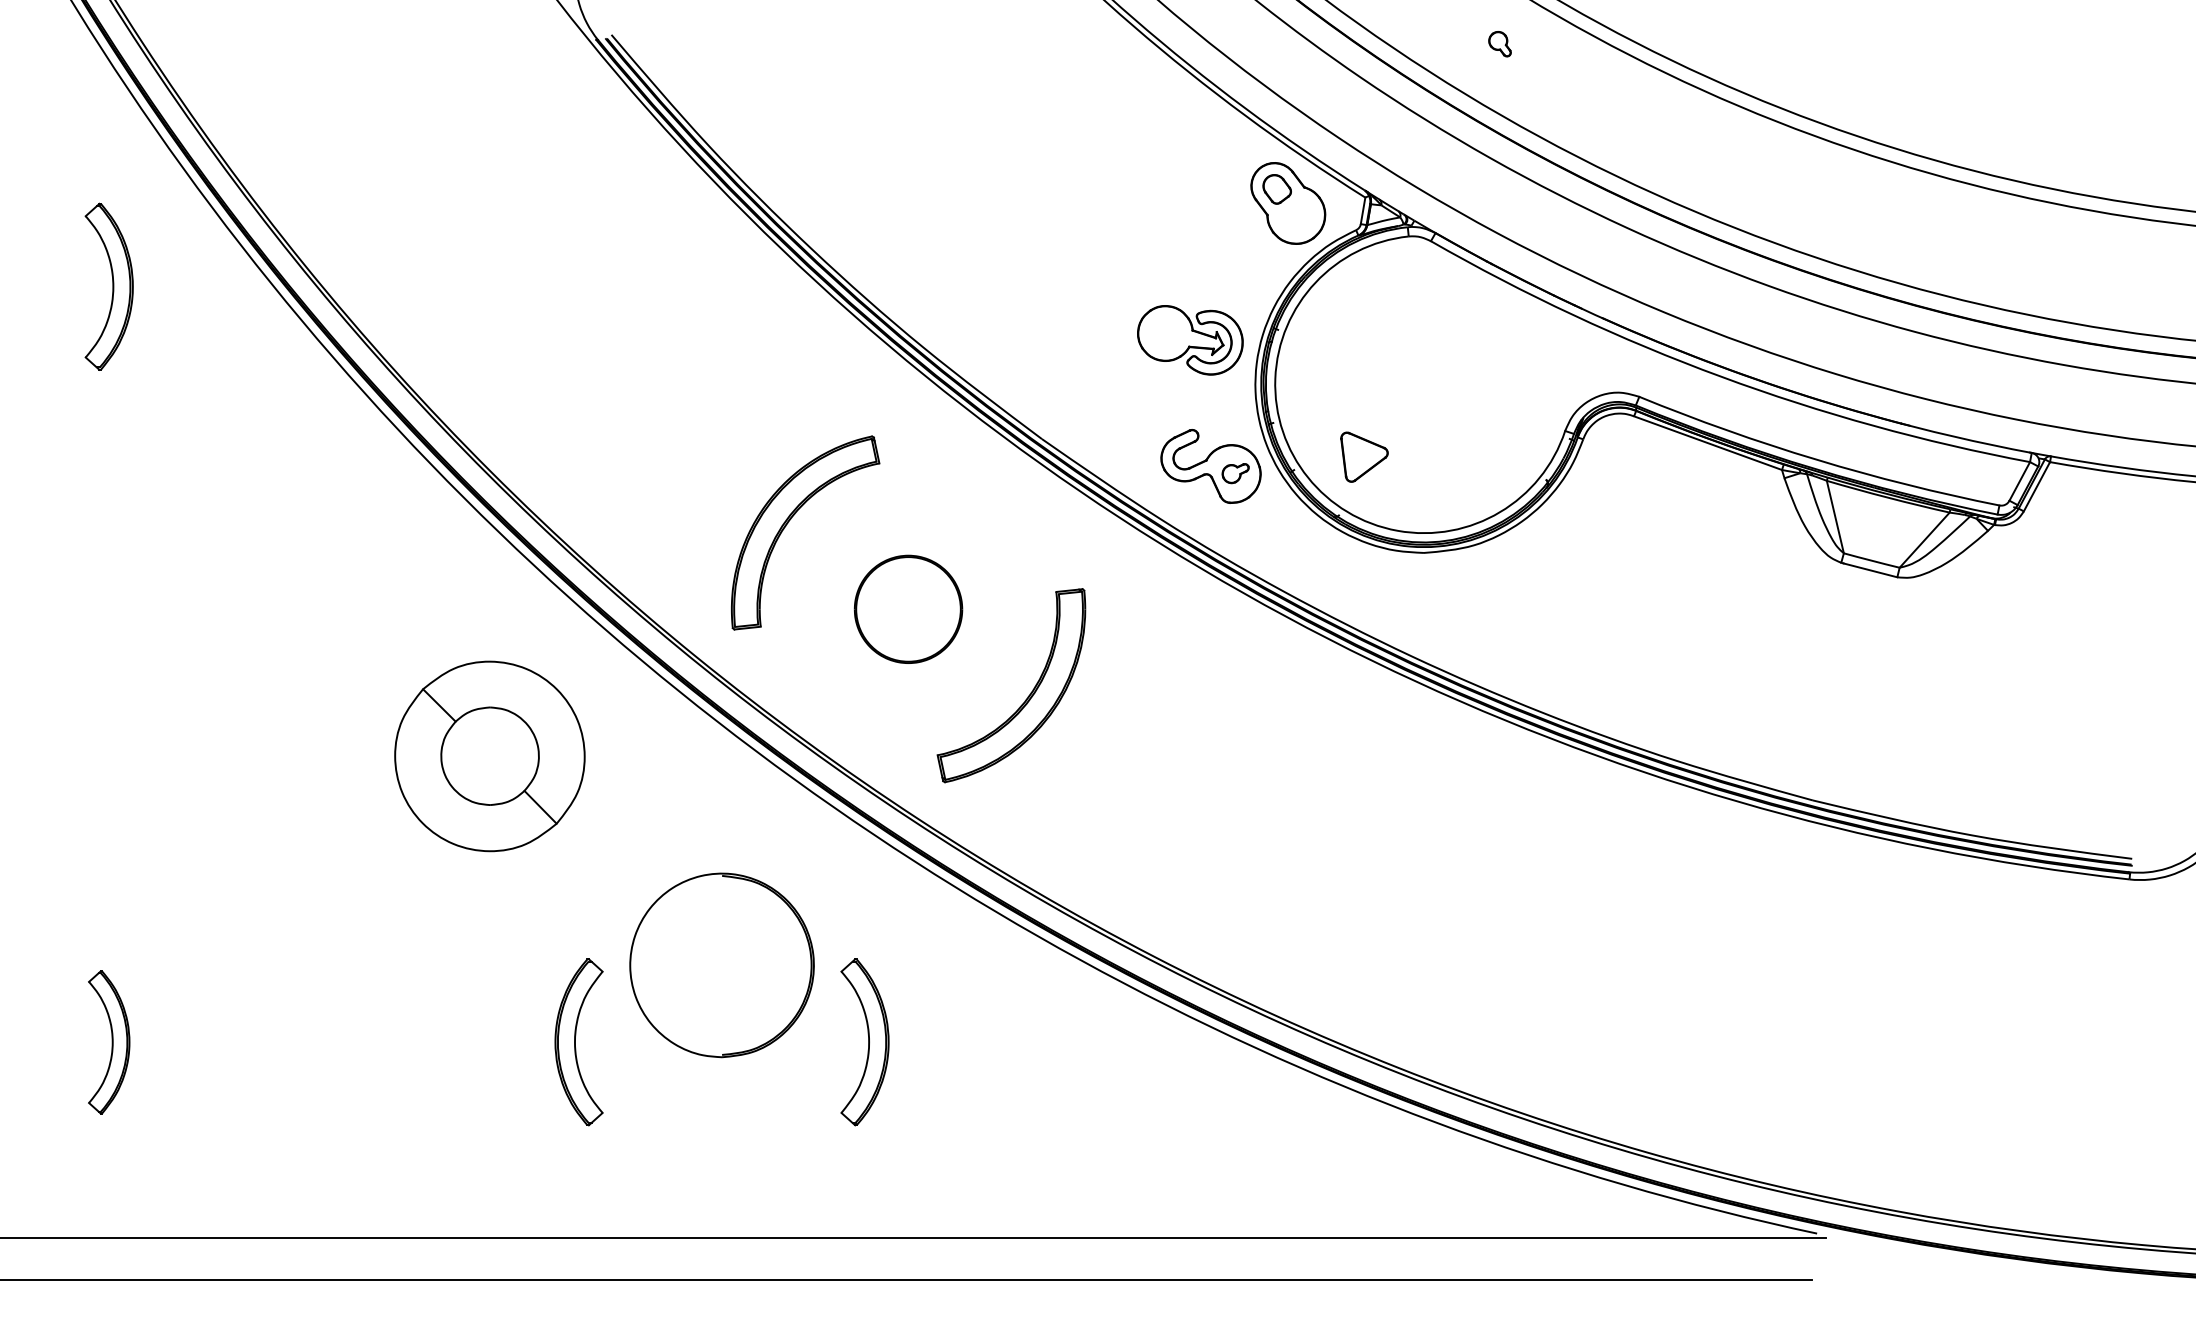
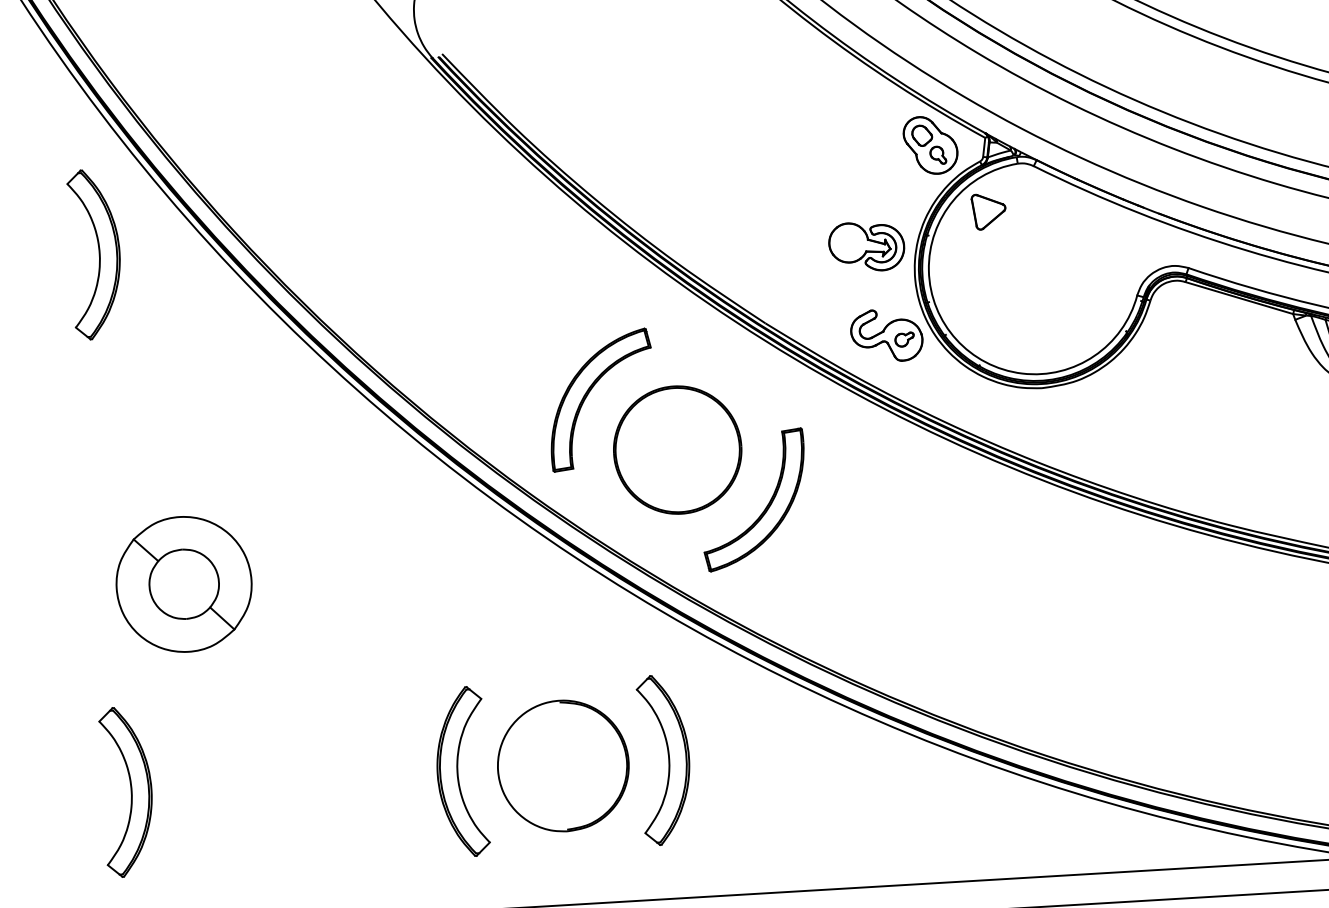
part: (1499, 44) -> (937, 155), moved
part: (108, 286) -> (94, 254), size x1.43
part: (1364, 456) -> (988, 211), moved
part: (908, 609) -> (677, 450), size x1.67
part: (489, 756) -> (183, 584), moved
part: (721, 965) -> (562, 766), moved
part: (578, 1041) -> (461, 771), size x1.43
part: (864, 1041) -> (664, 759), size x1.43
part: (108, 1042) -> (126, 792), size x1.67

